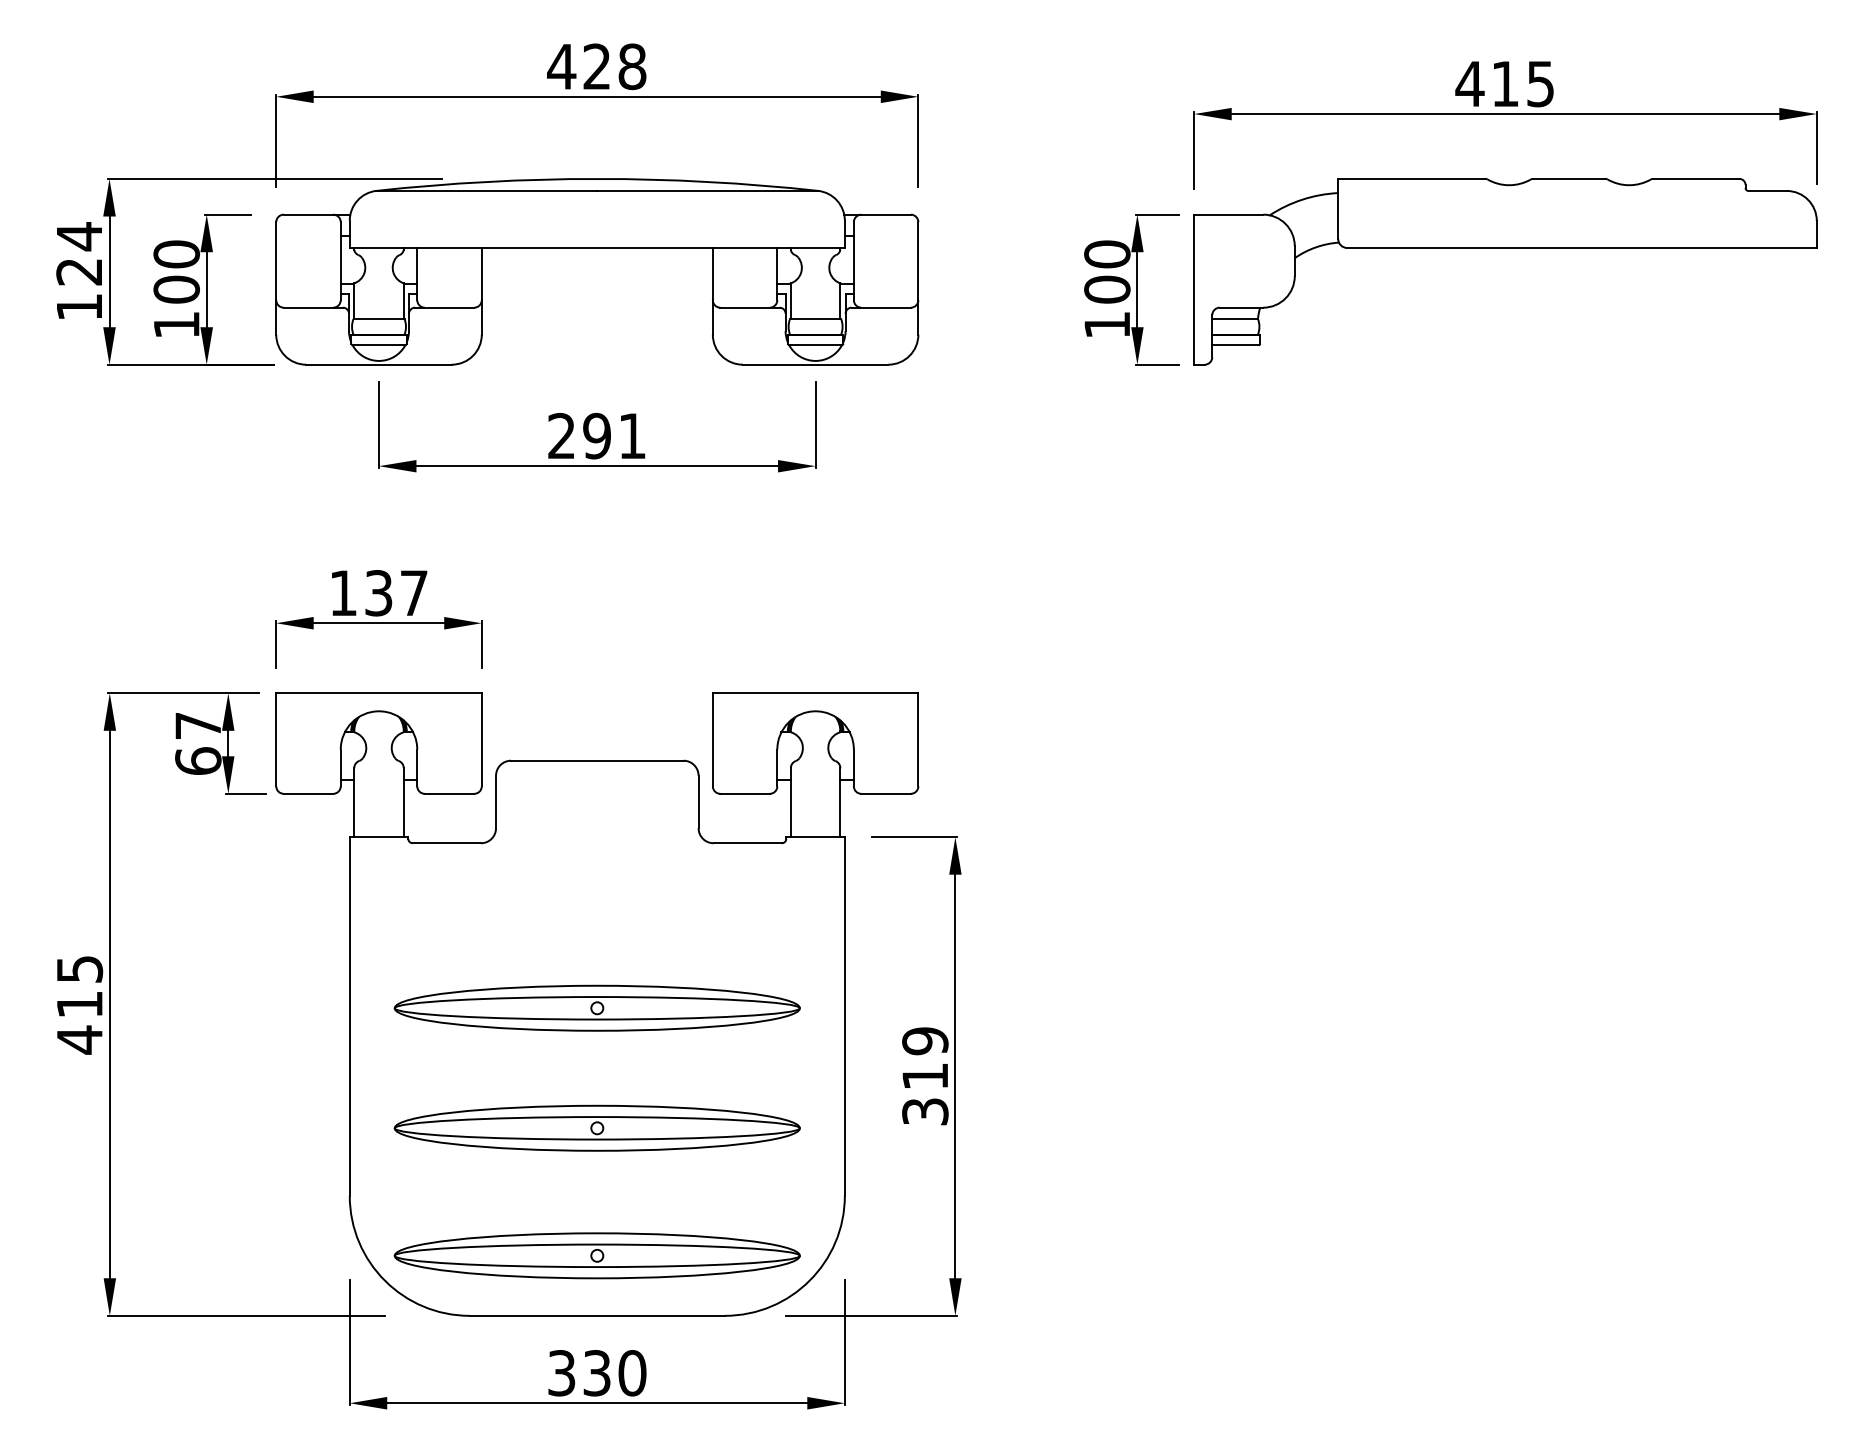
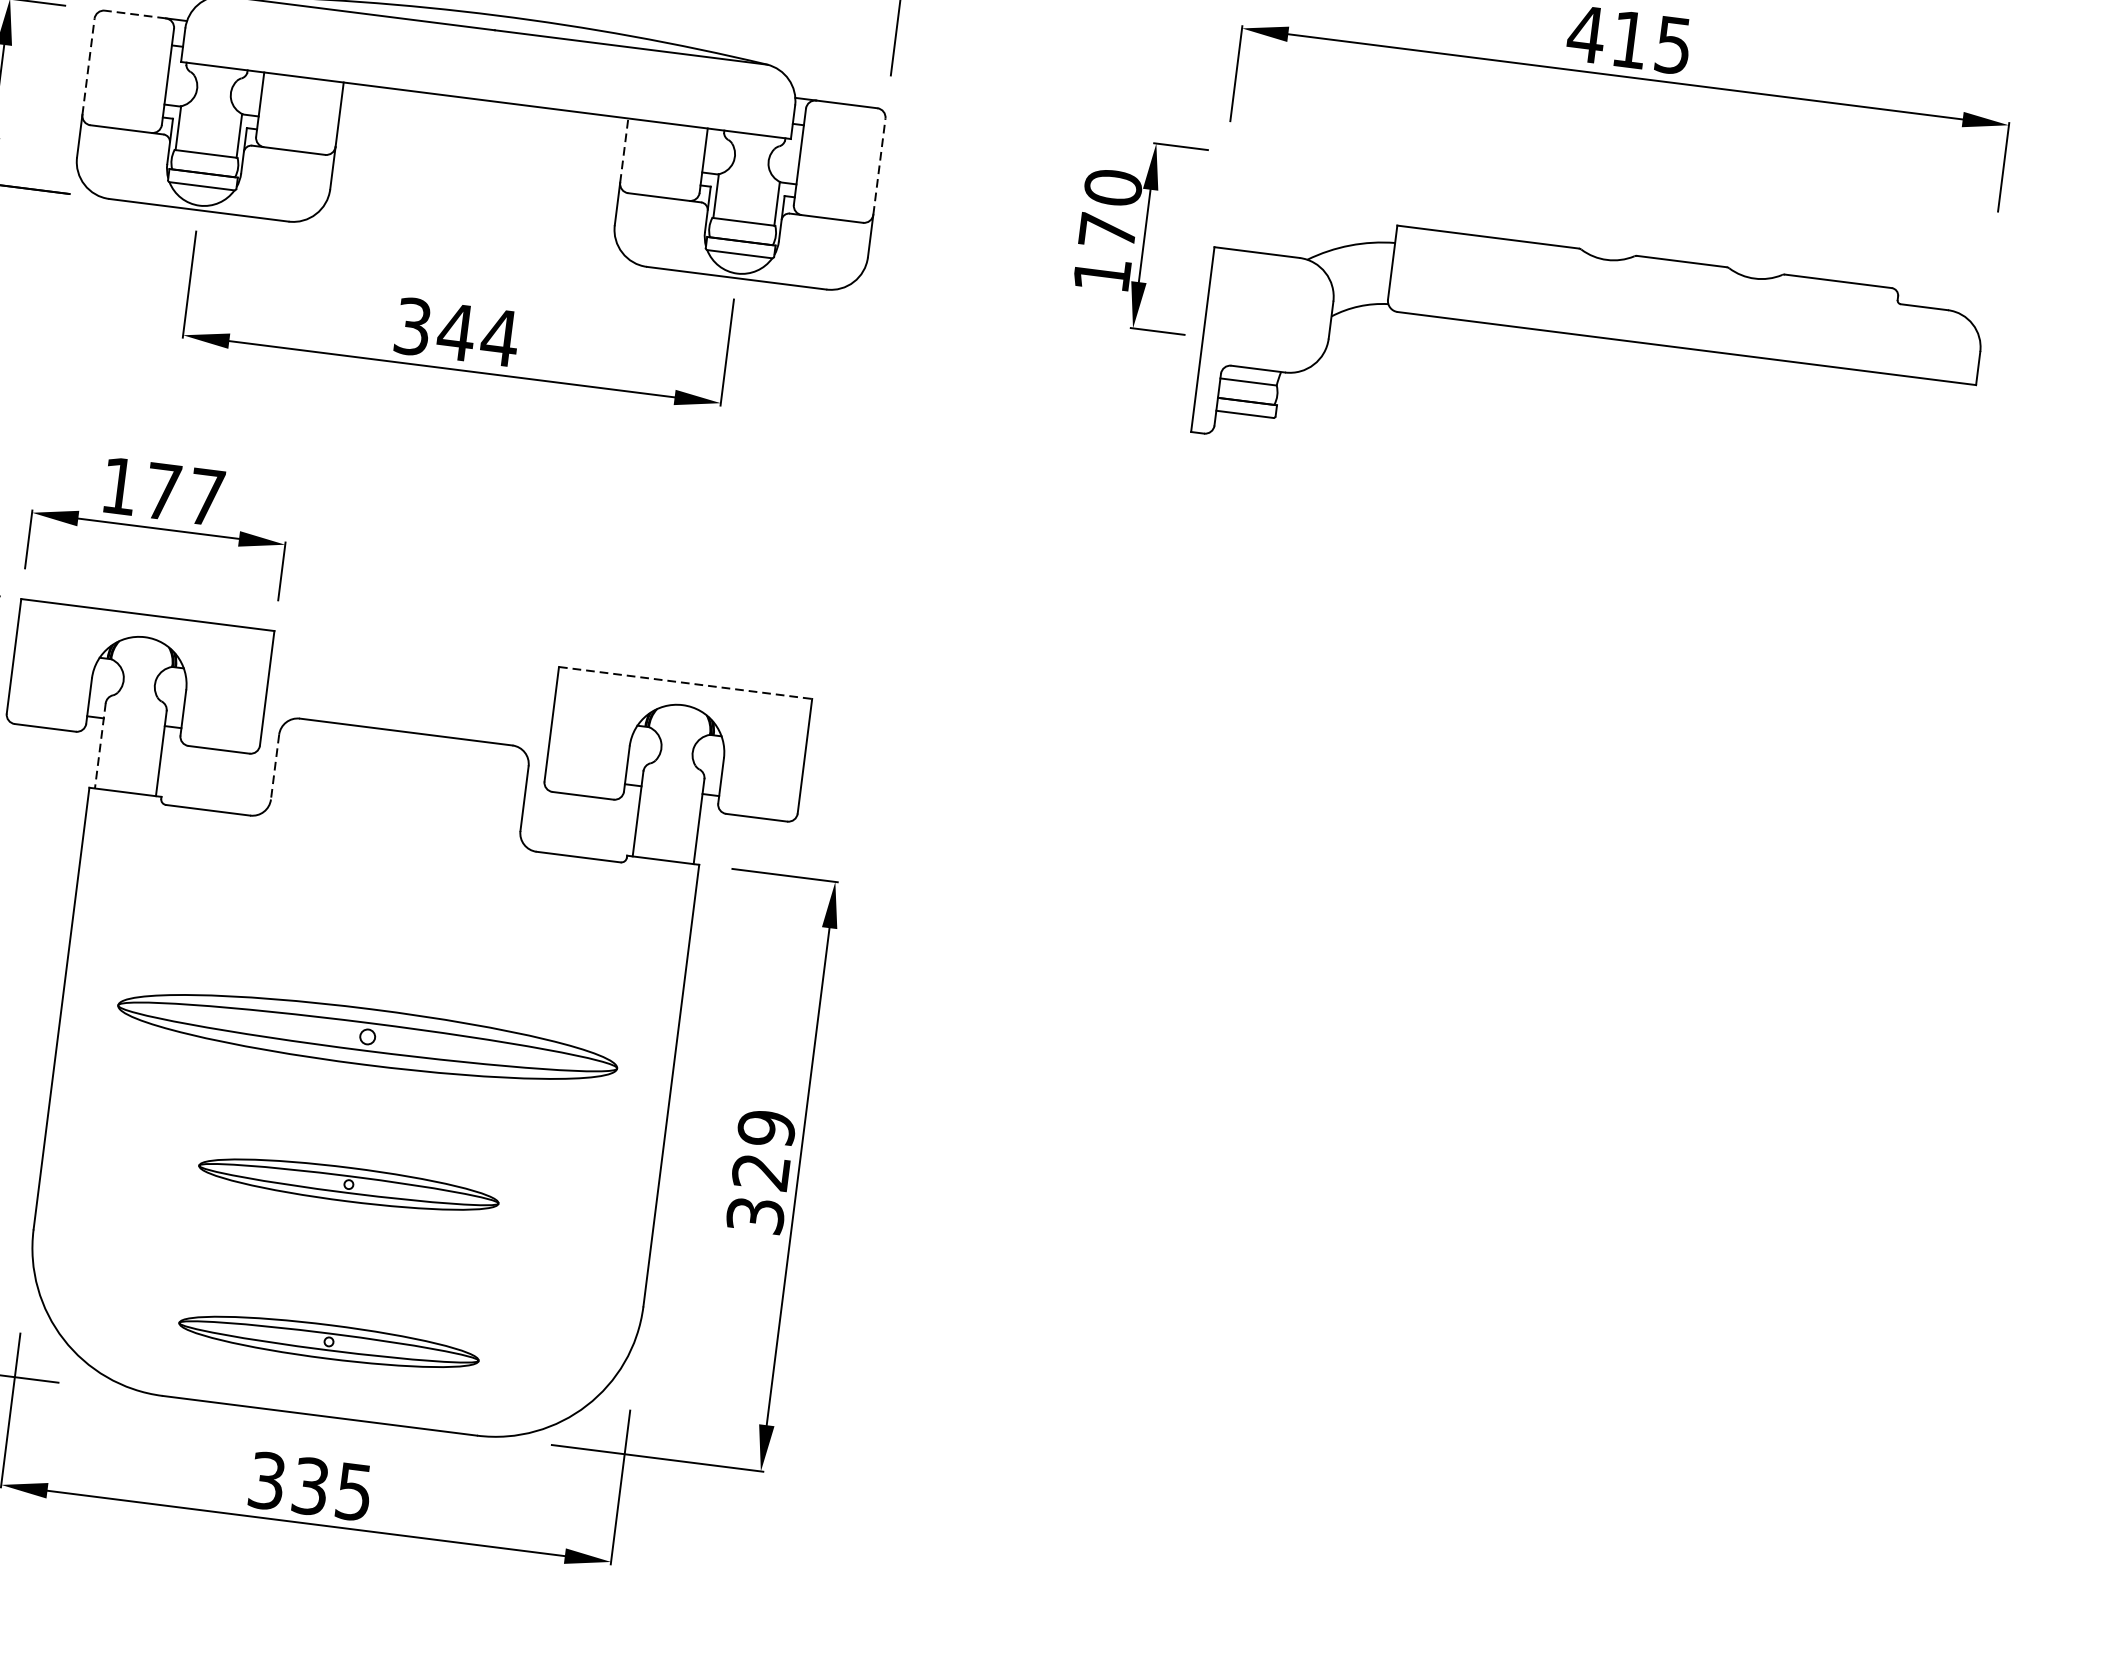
line: (308, 214) -> (135, 14), solid -> dashed
part: (1505, 248) -> (1592, 337), moved
line: (276, 260) -> (88, 65), solid -> dashed
line: (918, 260) -> (879, 165), solid -> dashed
line: (712, 273) -> (623, 149), solid -> dashed
text: (1107, 289) -> (1107, 231), 100 -> 170
text: (597, 435) -> (457, 331), 291 -> 344
text: (378, 593) -> (162, 492), 137 -> 177
line: (815, 693) -> (685, 683), solid -> dashed
line: (354, 802) -> (100, 745), solid -> dashed
line: (496, 802) -> (275, 767), solid -> dashed
text: (924, 1076) -> (760, 1171), 319 -> 329
part: (596, 1127) -> (348, 1183), size x0.6
part: (596, 1255) -> (328, 1341), size x0.6
text: (632, 1373) -> (354, 1492), 330 -> 335

